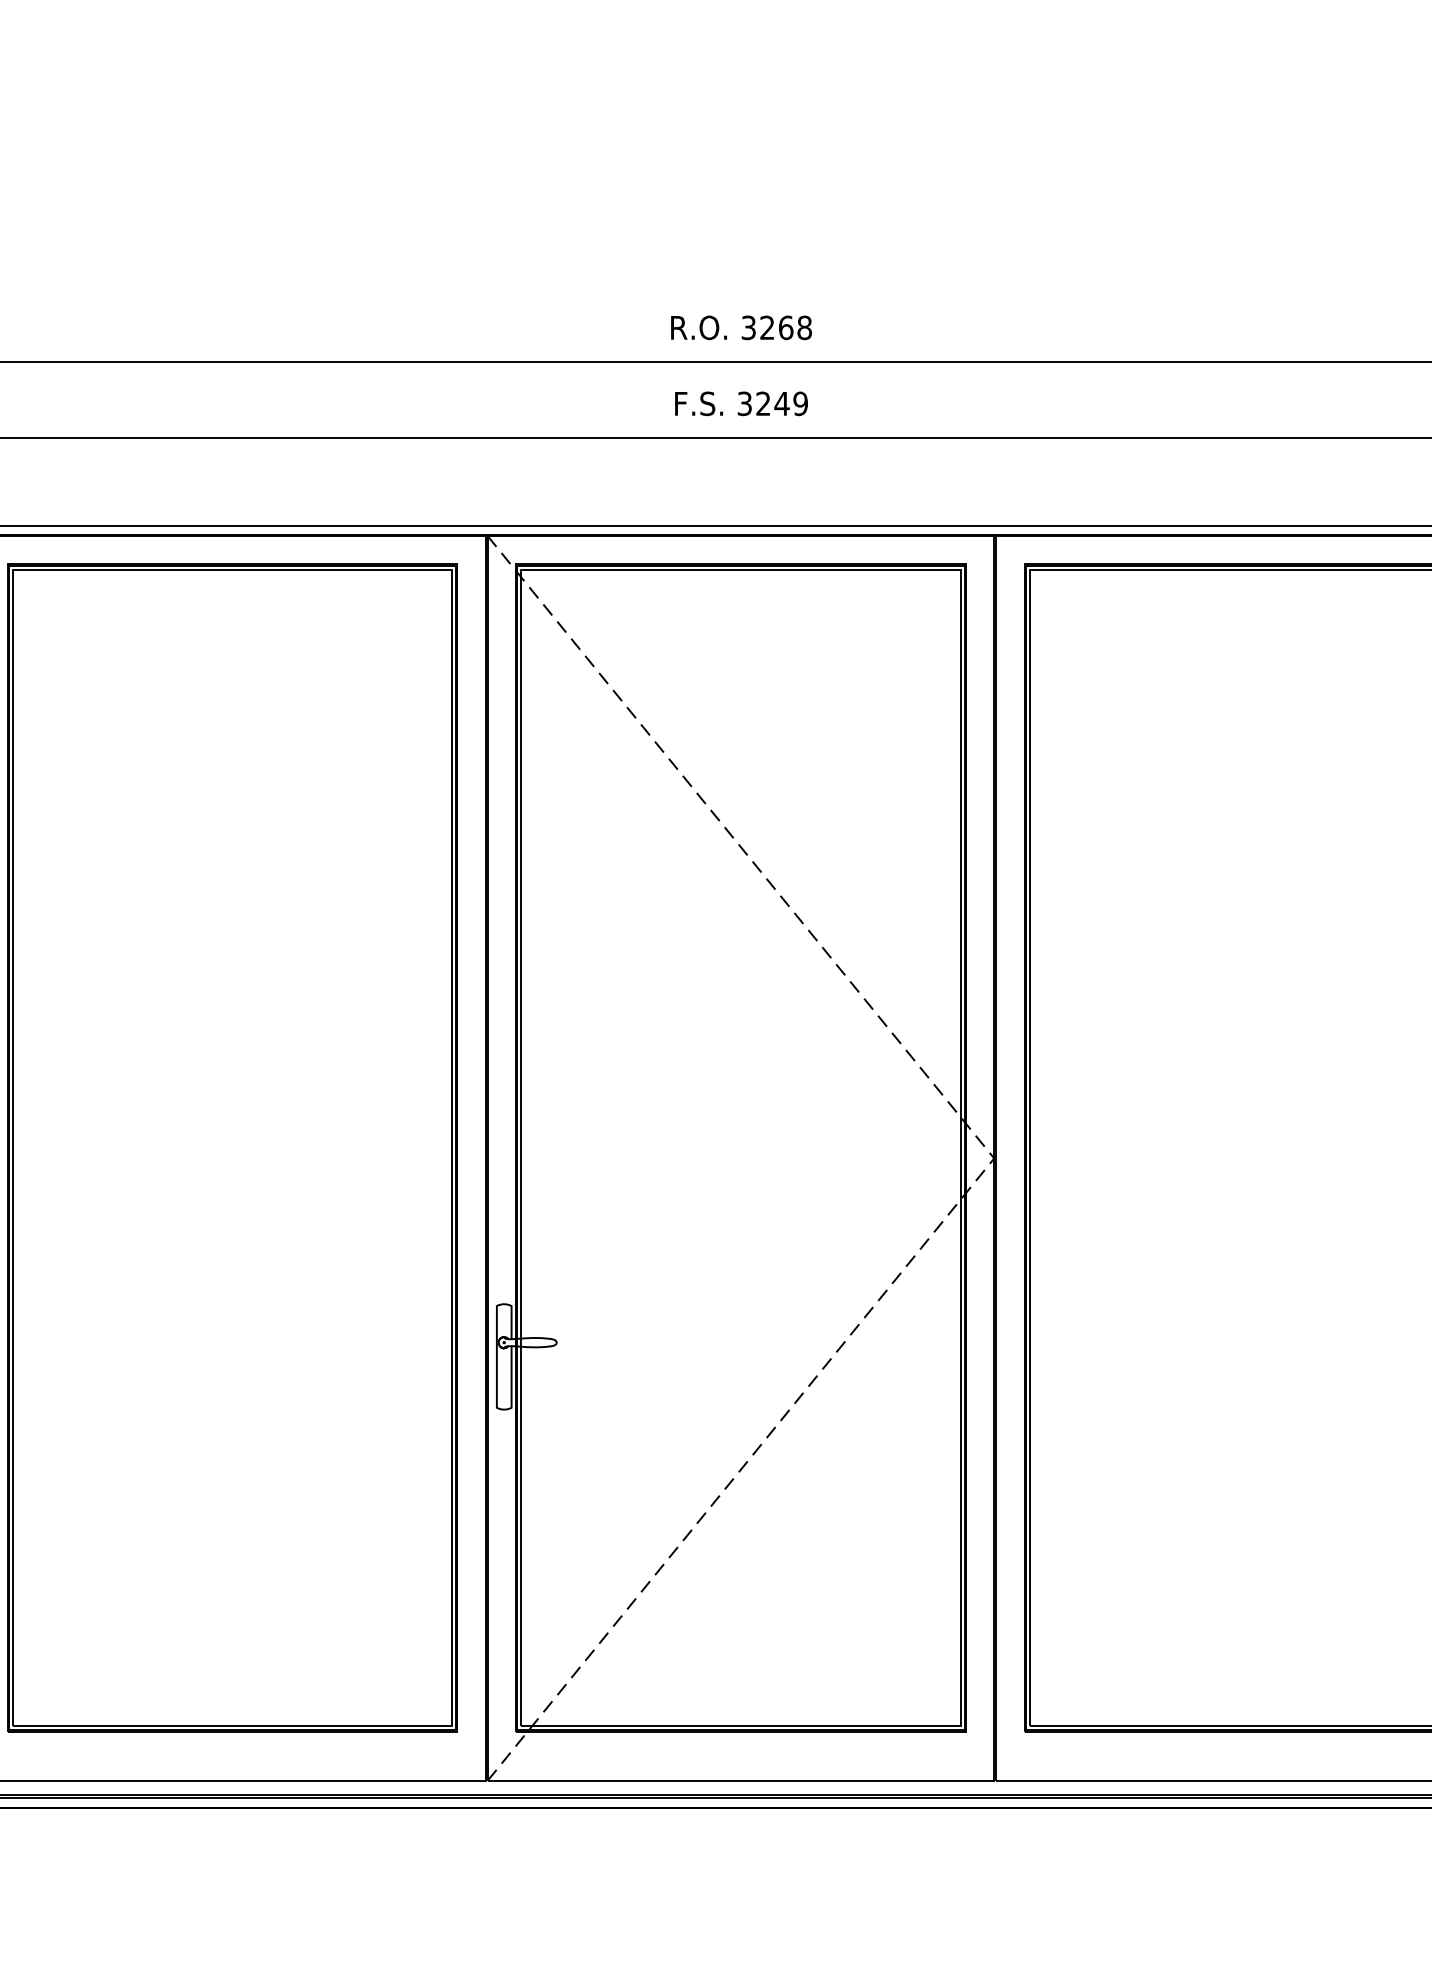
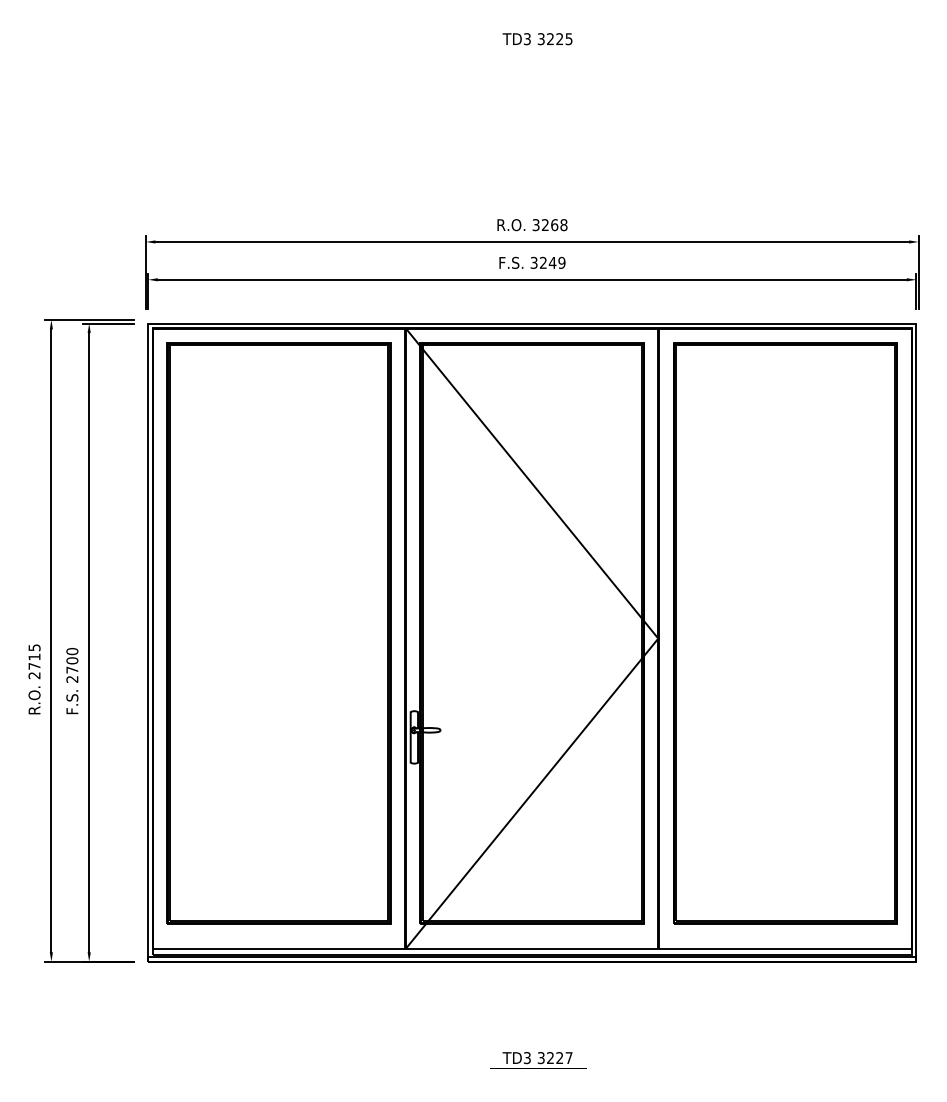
line: (994, 1158) -> (658, 638), dashed -> solid

